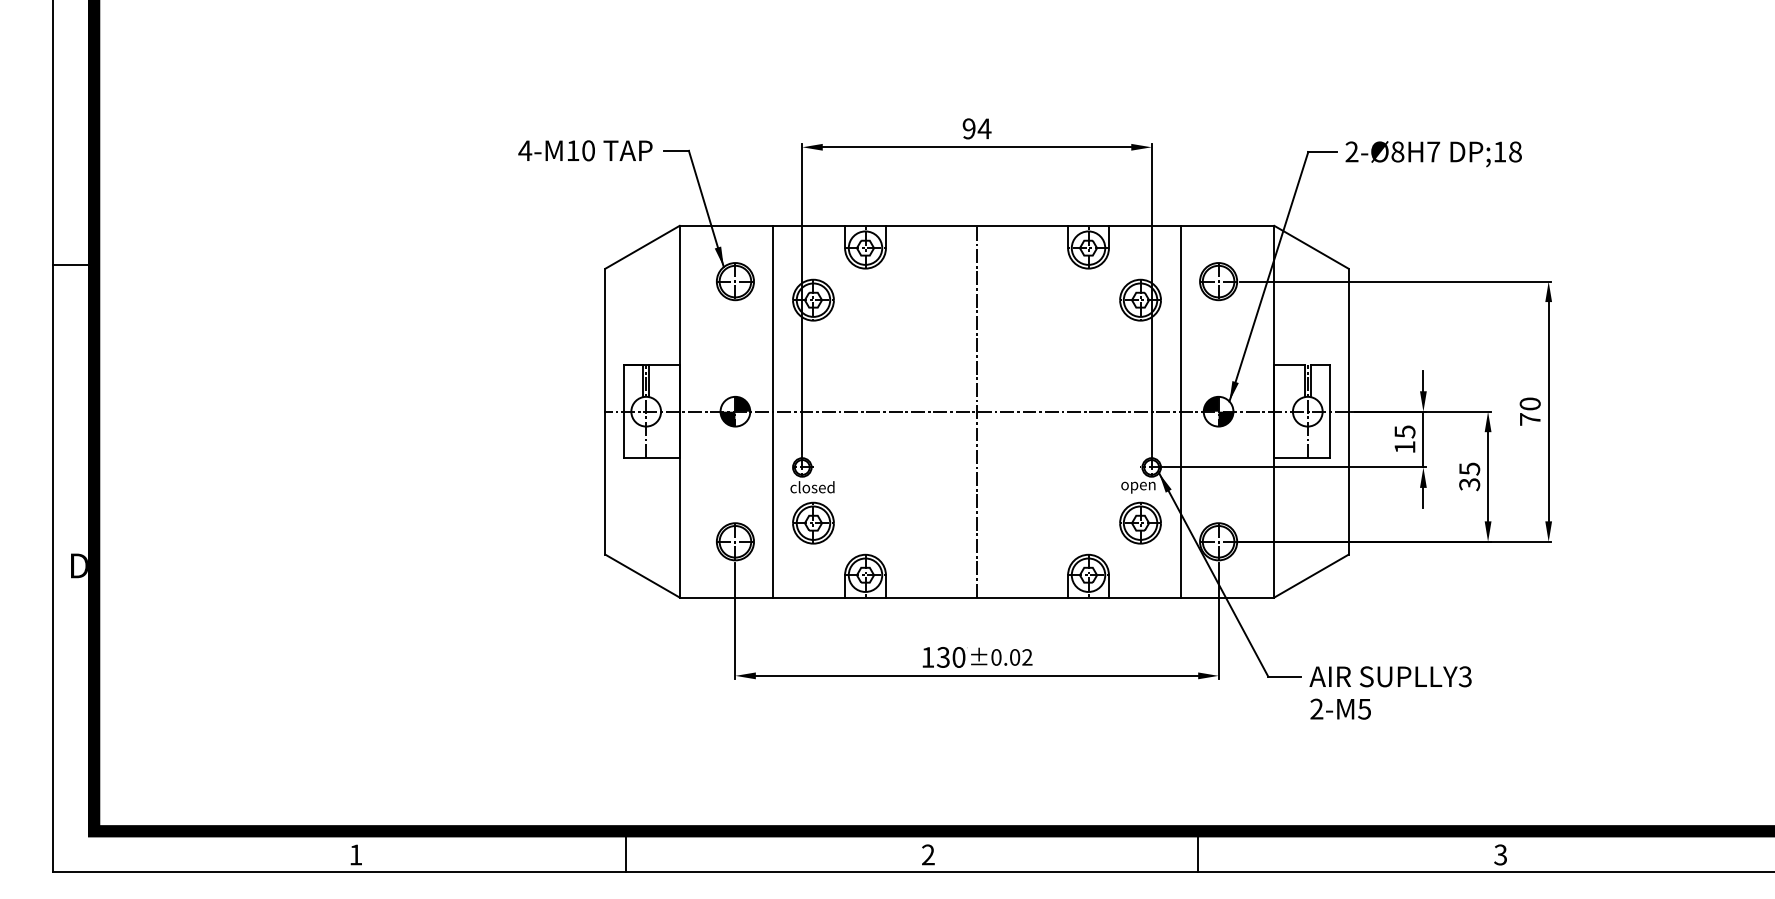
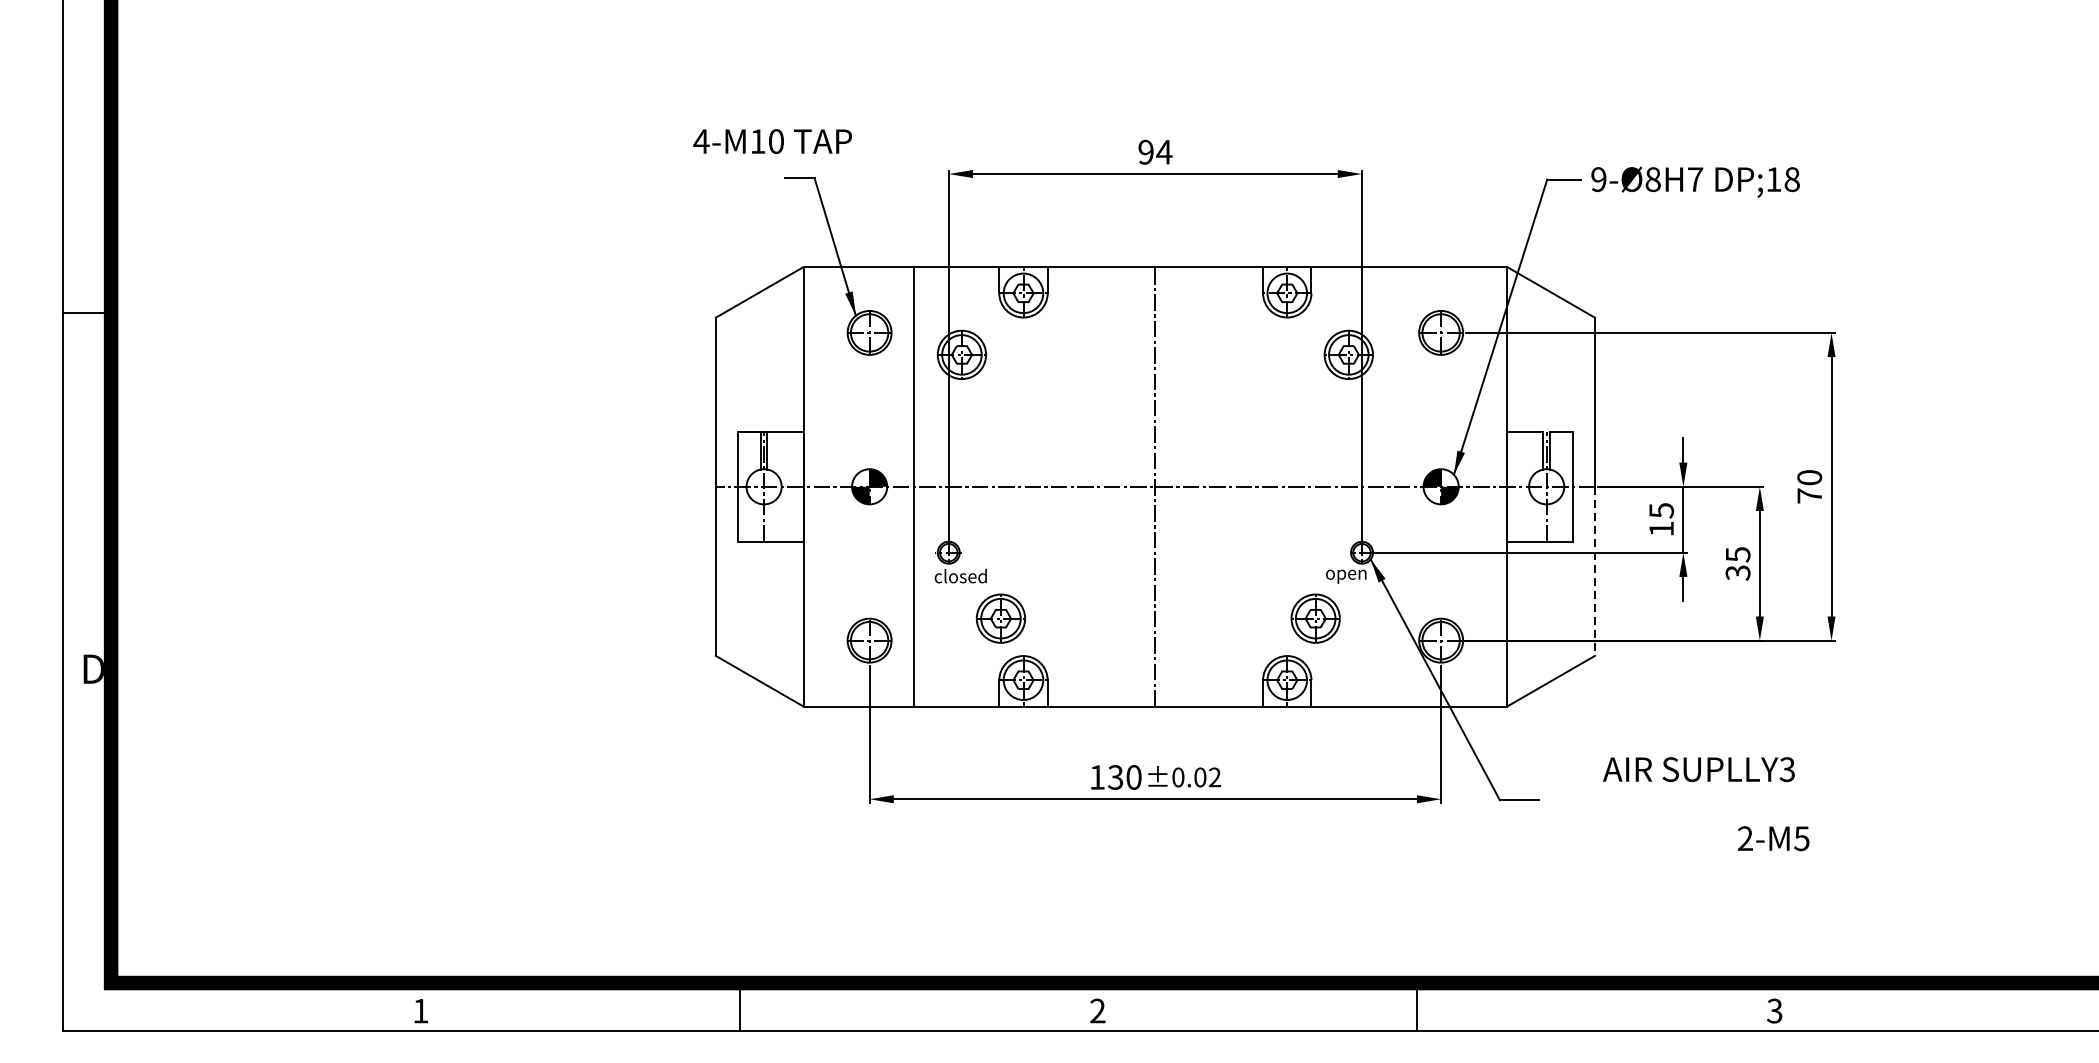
text: (585, 150) -> (772, 141), moved
text: (1351, 151) -> (1598, 179), 2-Ø8H7 -> 9-Ø8H7
line: (1181, 411) -> (1397, 486), removed
line: (1348, 483) -> (1594, 571), solid -> dashed
part: (813, 522) -> (1001, 617), moved
part: (1140, 522) -> (1315, 617), moved
text: (1390, 676) -> (1698, 769), moved
text: (1340, 708) -> (1773, 837), moved

